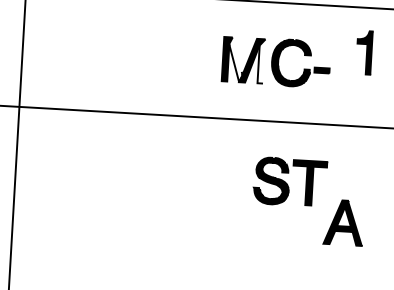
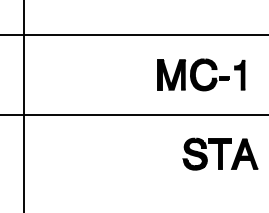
part: (363, 51) -> (239, 74), moved
fill: (235, 59) -> (166, 74), added
fill: (261, 60) -> (183, 74), added
part: (343, 221) -> (244, 153), moved

